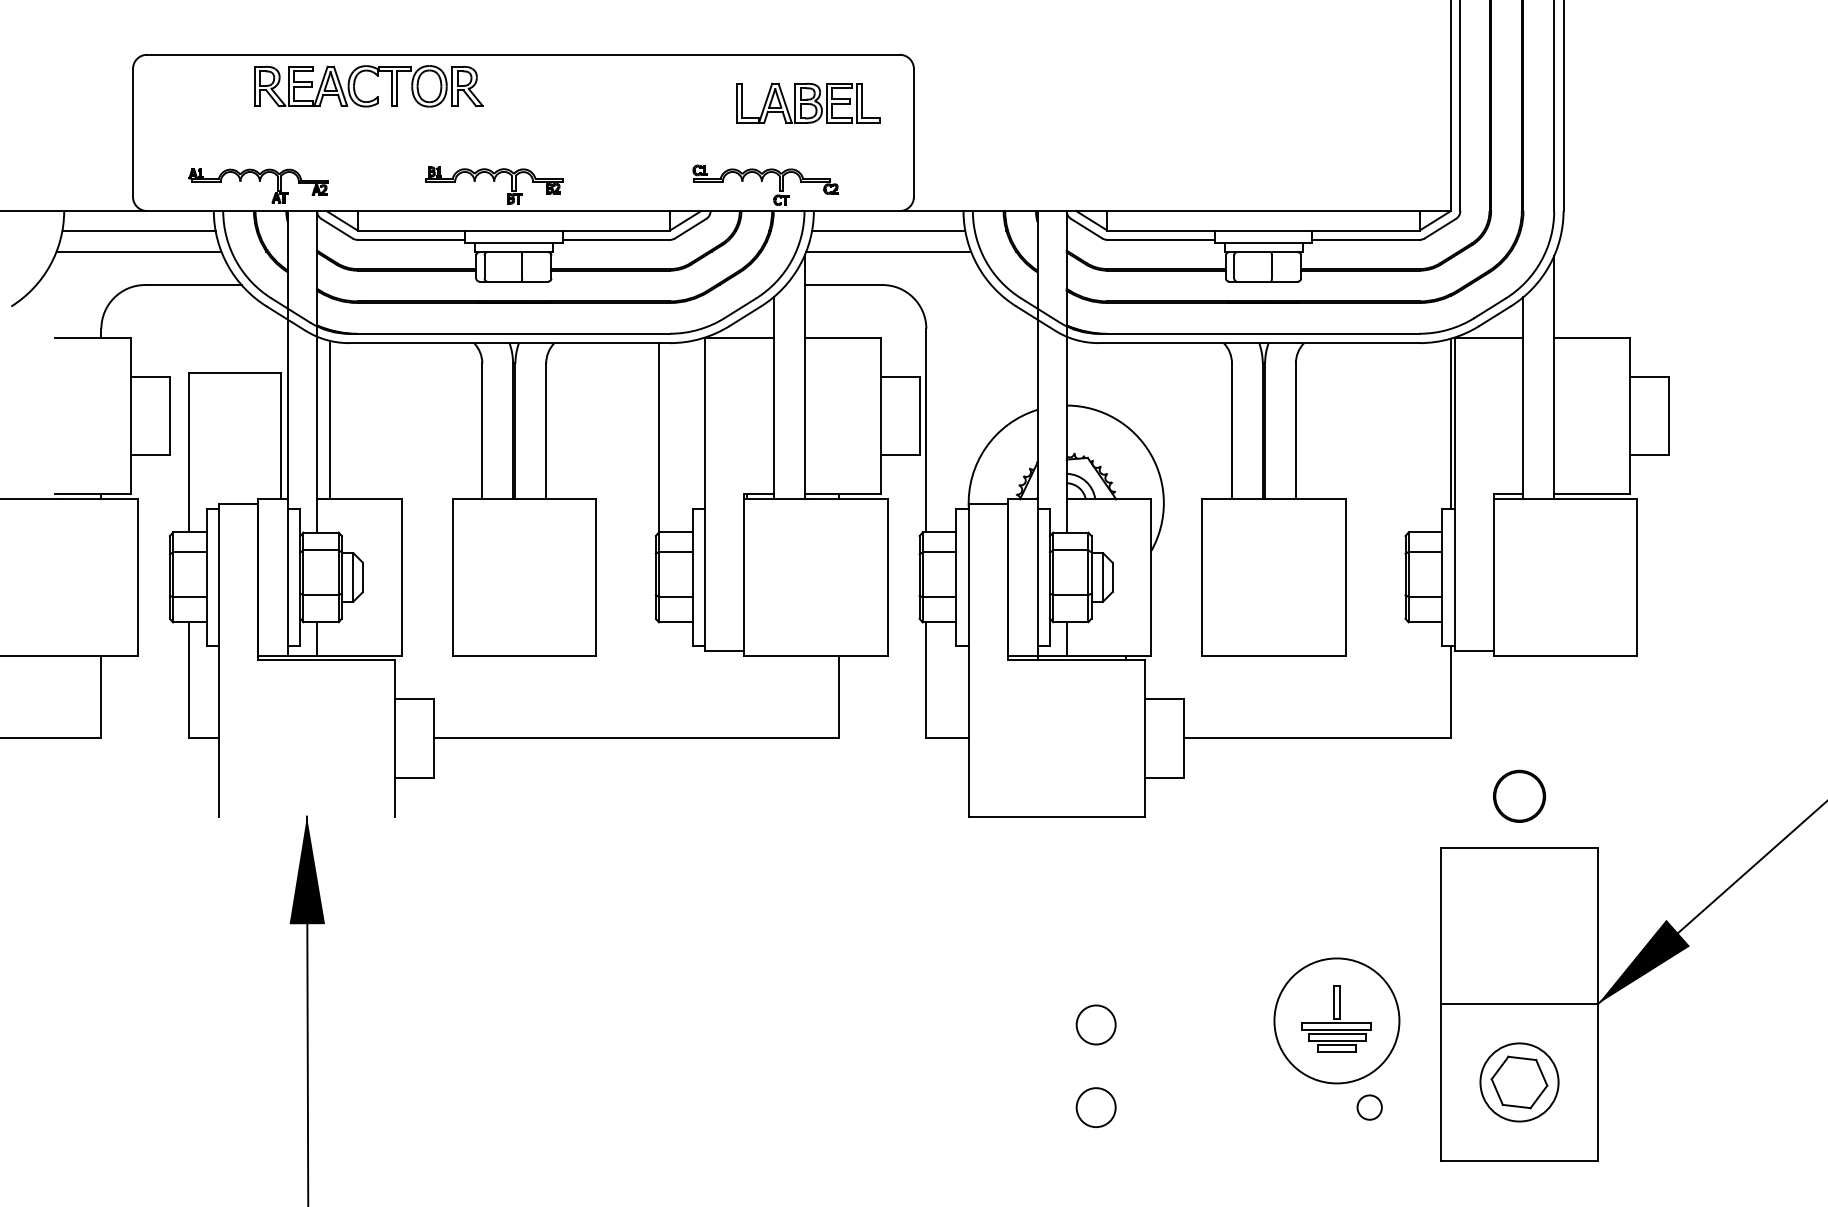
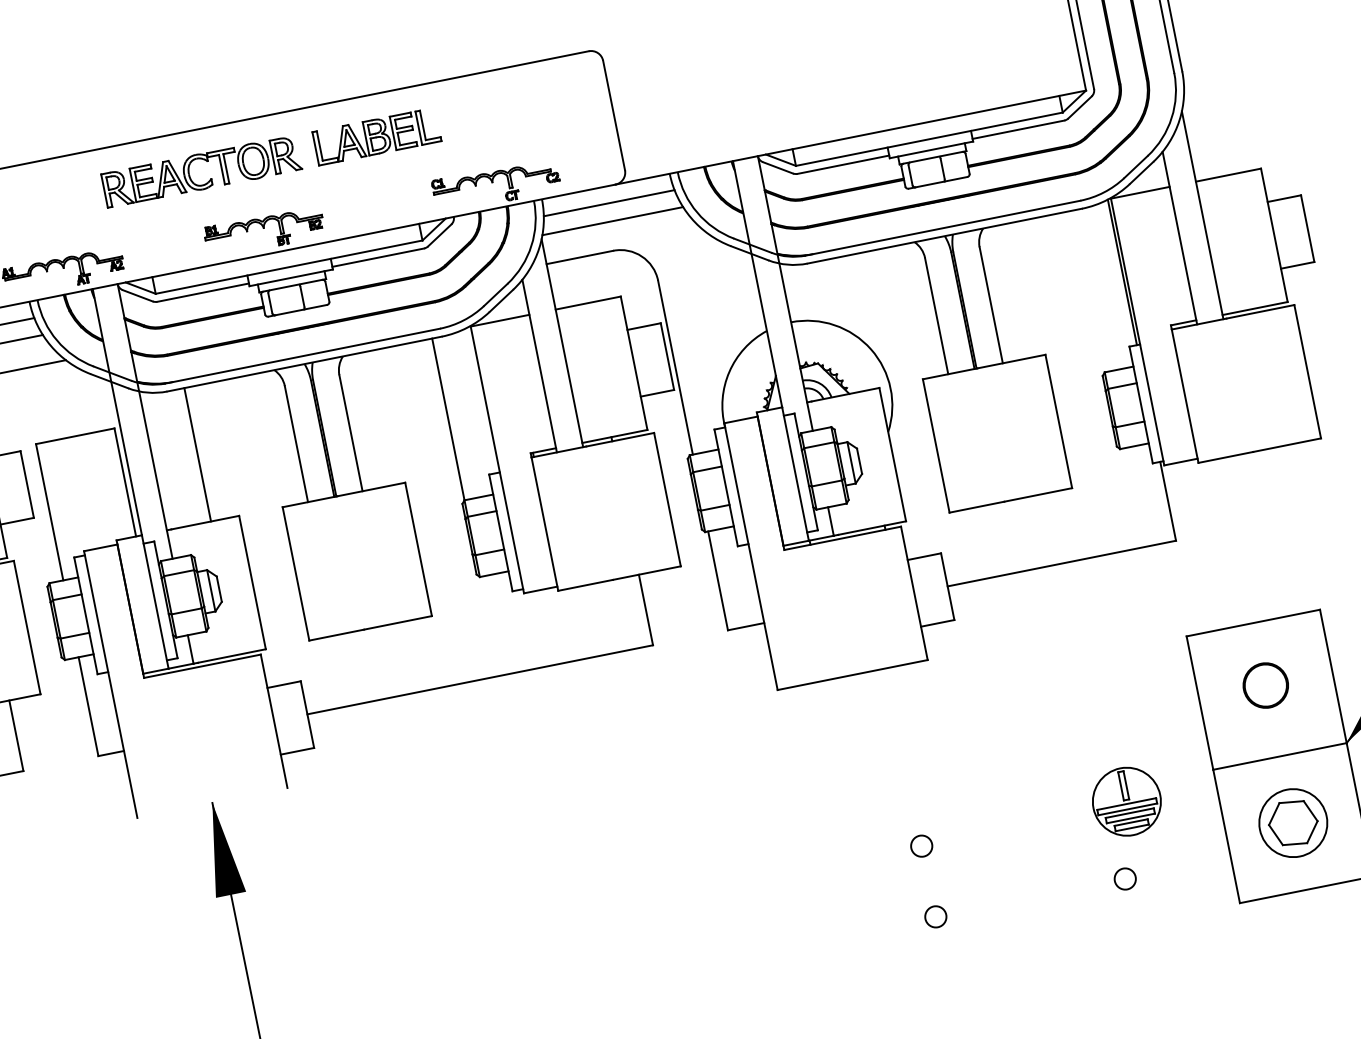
part: (376, 96) -> (209, 179), moved
part: (808, 102) -> (377, 135), moved
line: (329, 421) -> (197, 455), moved
part: (1519, 795) -> (1265, 684), moved
circle: (1336, 1020) -> (1126, 801), size x0.62
circle: (1095, 1024) -> (921, 845), size x0.62
circle: (1095, 1107) -> (935, 916), size x0.62
circle: (1369, 1107) -> (1125, 878), moved

